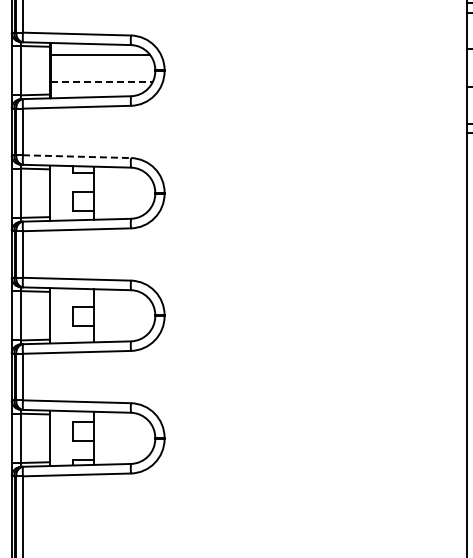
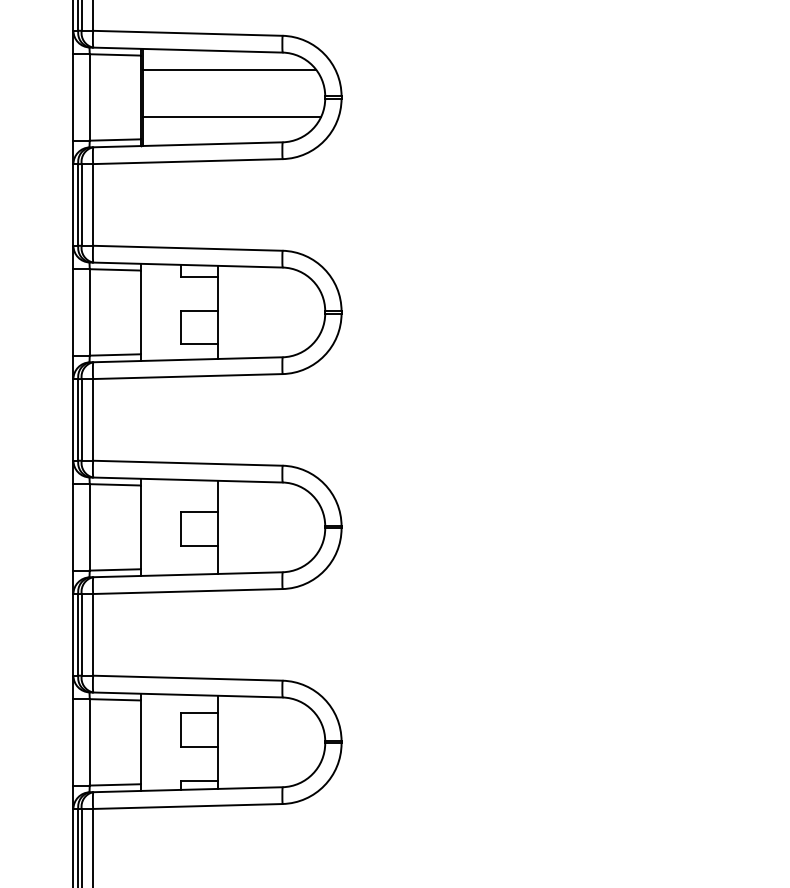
line: (102, 81) -> (232, 116), dashed -> solid
line: (77, 156) -> (188, 248), dashed -> solid

